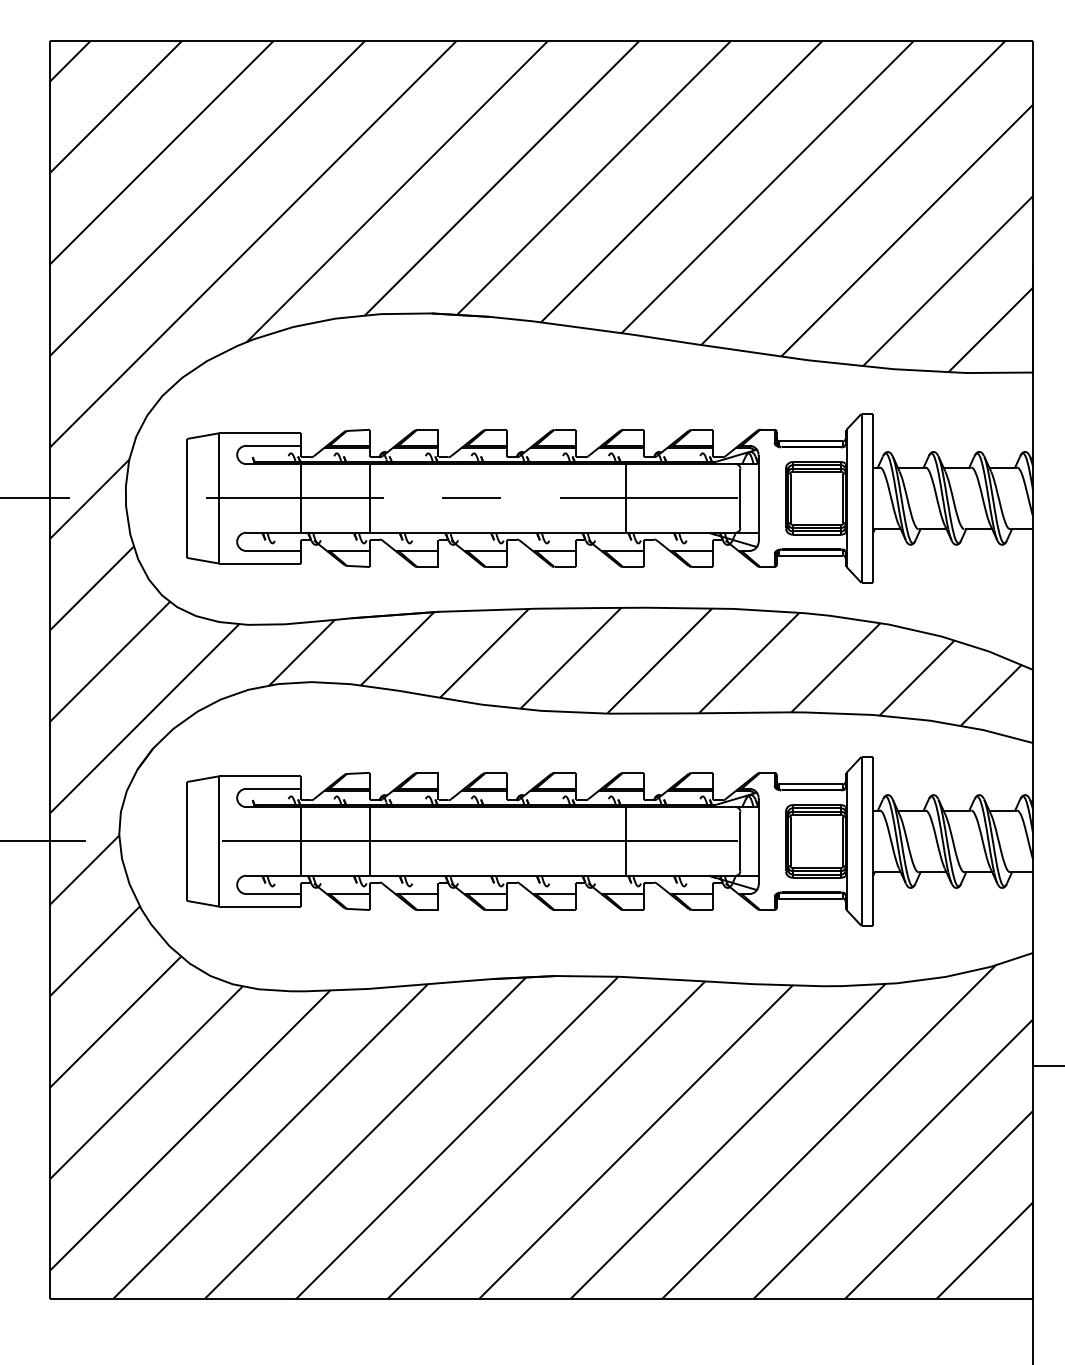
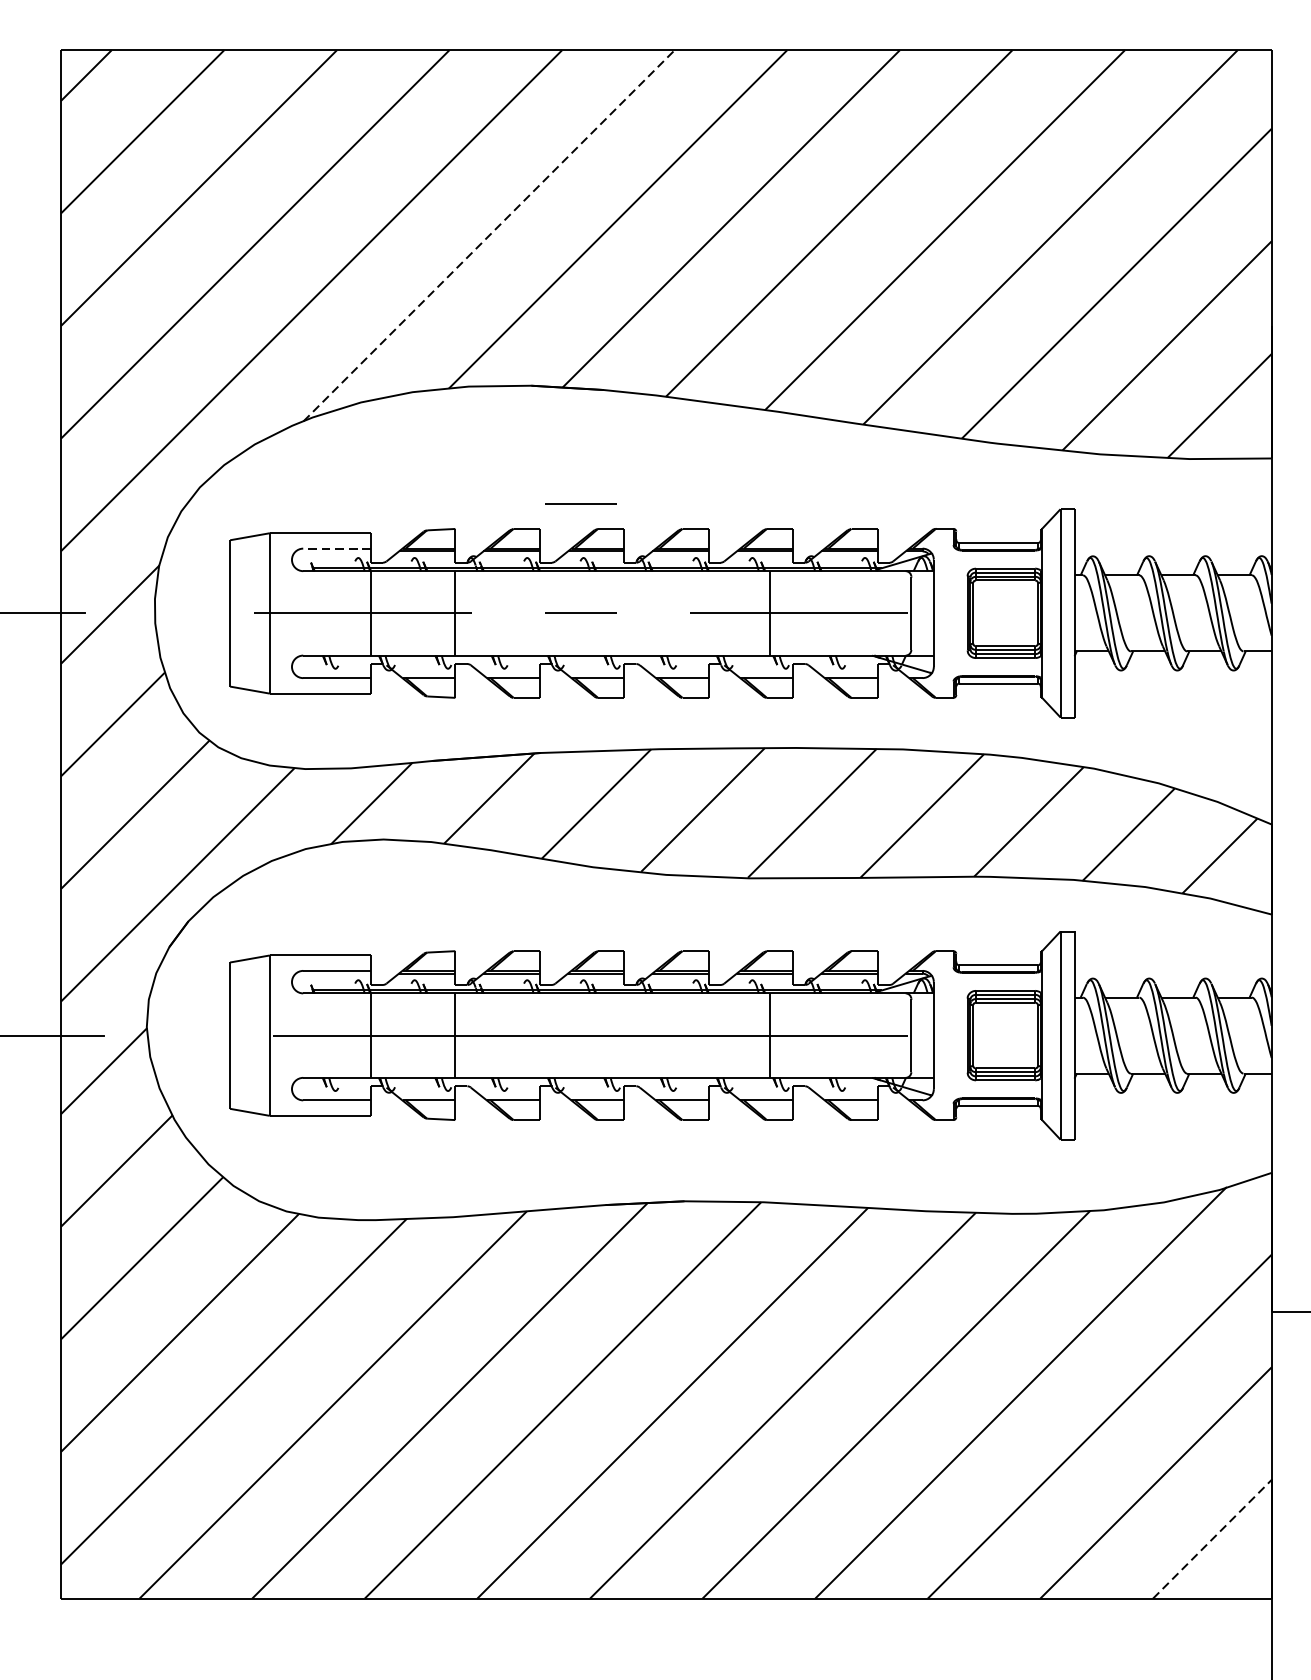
line: (397, 191) -> (489, 235), solid -> dashed
line: (471, 408) -> (580, 502), added
line: (273, 445) -> (336, 548), solid -> dashed
line: (985, 1250) -> (1213, 1539), solid -> dashed

